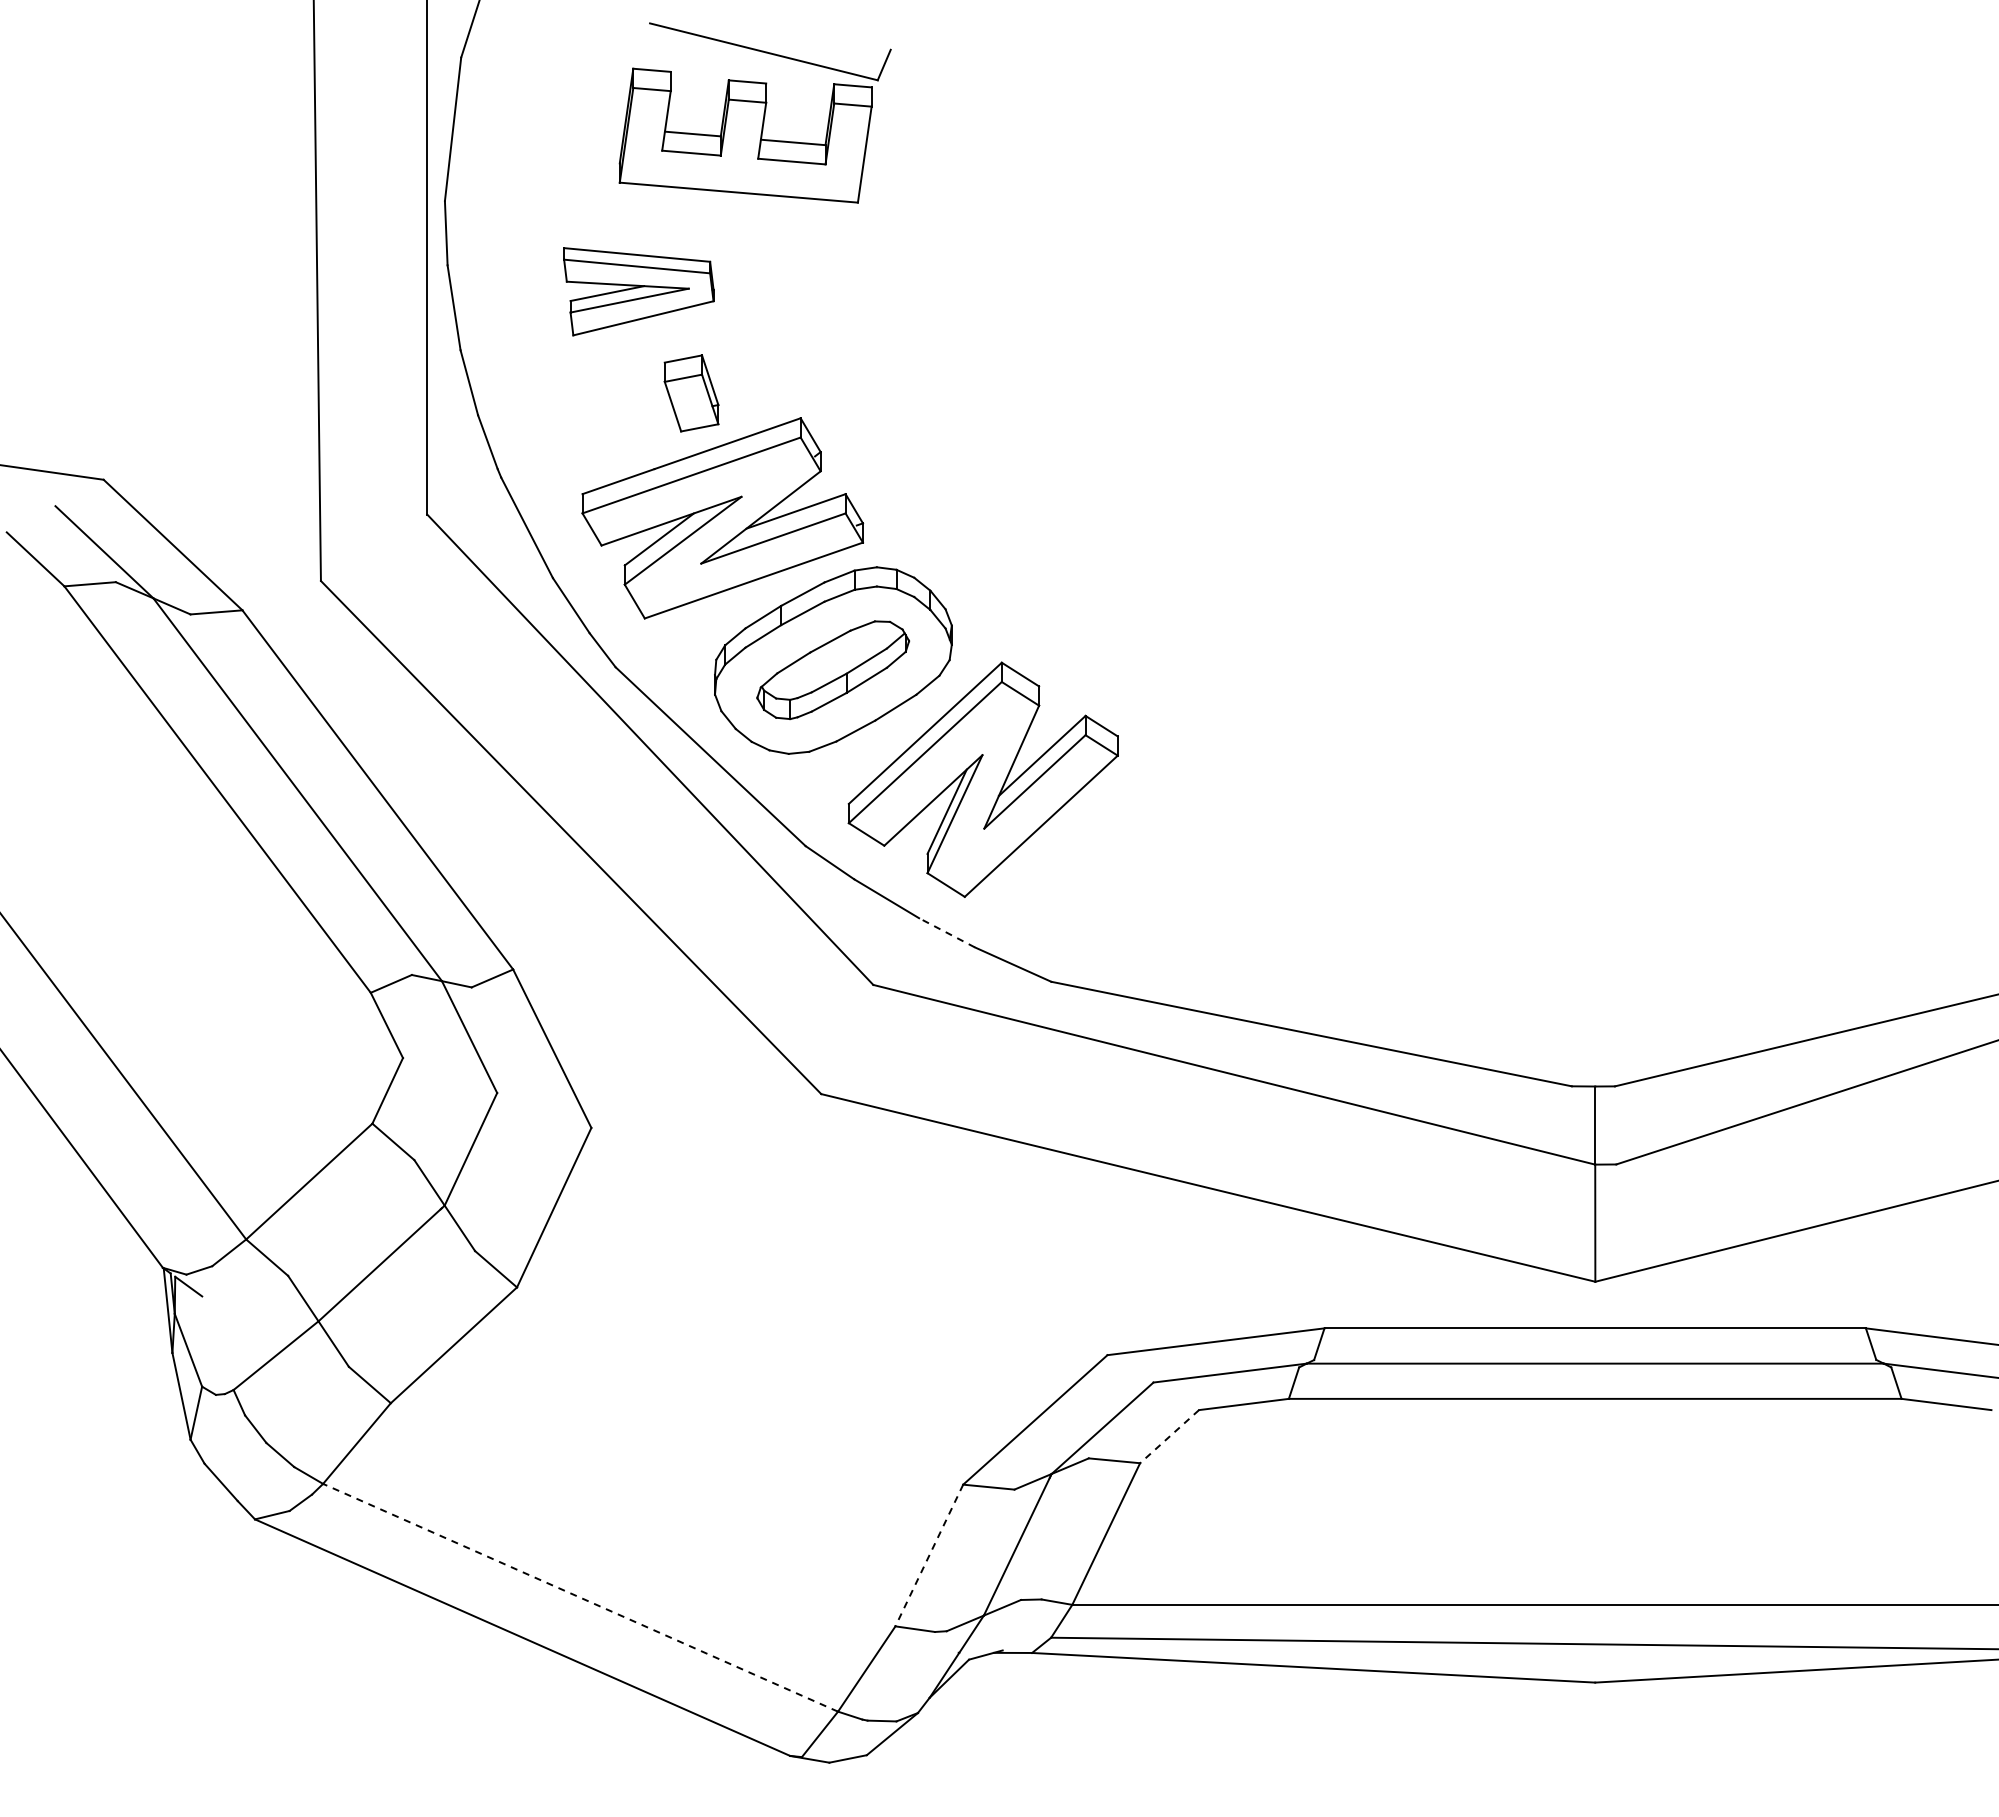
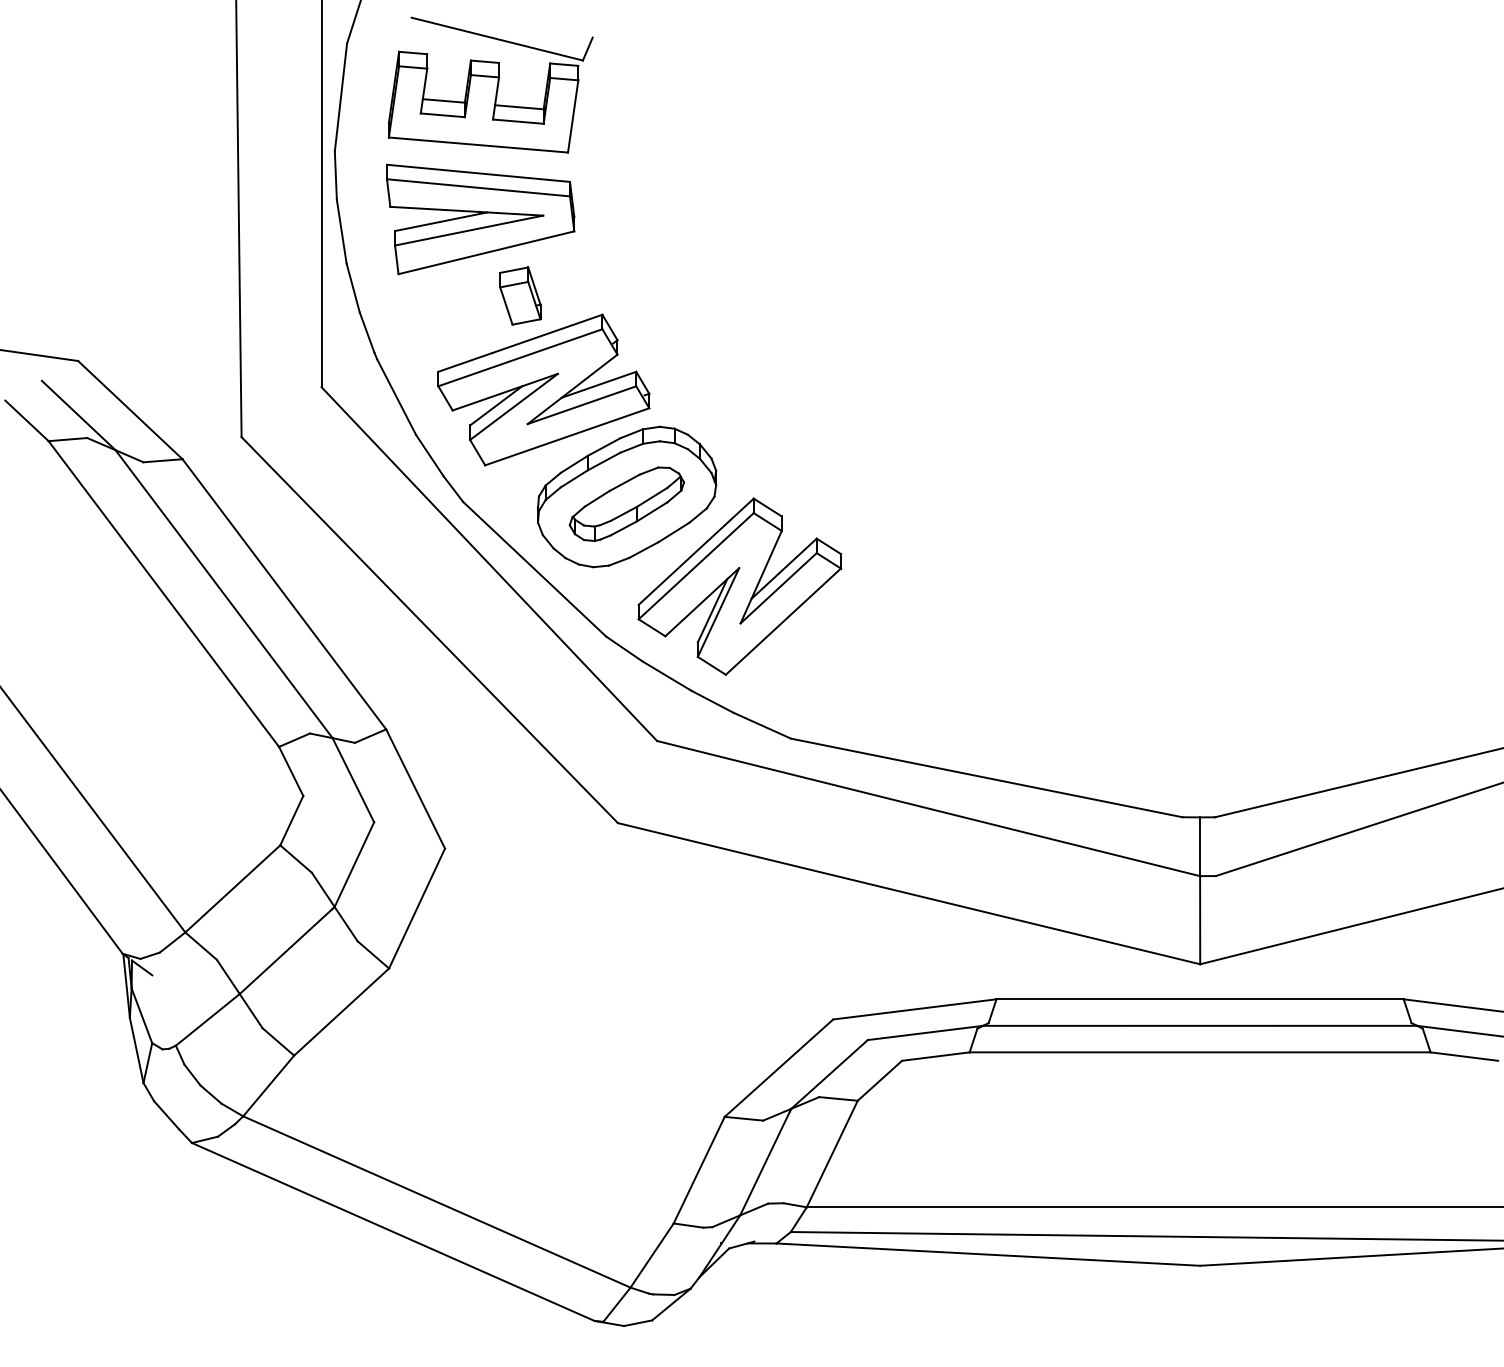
part: (754, 112) -> (490, 84), moved
part: (638, 291) -> (480, 219), size x1.67
line: (946, 932) -> (712, 701), dashed -> solid
line: (1169, 1436) -> (879, 1080), dashed -> solid
line: (929, 1555) -> (699, 1170), dashed -> solid
line: (580, 1597) -> (436, 1201), dashed -> solid

